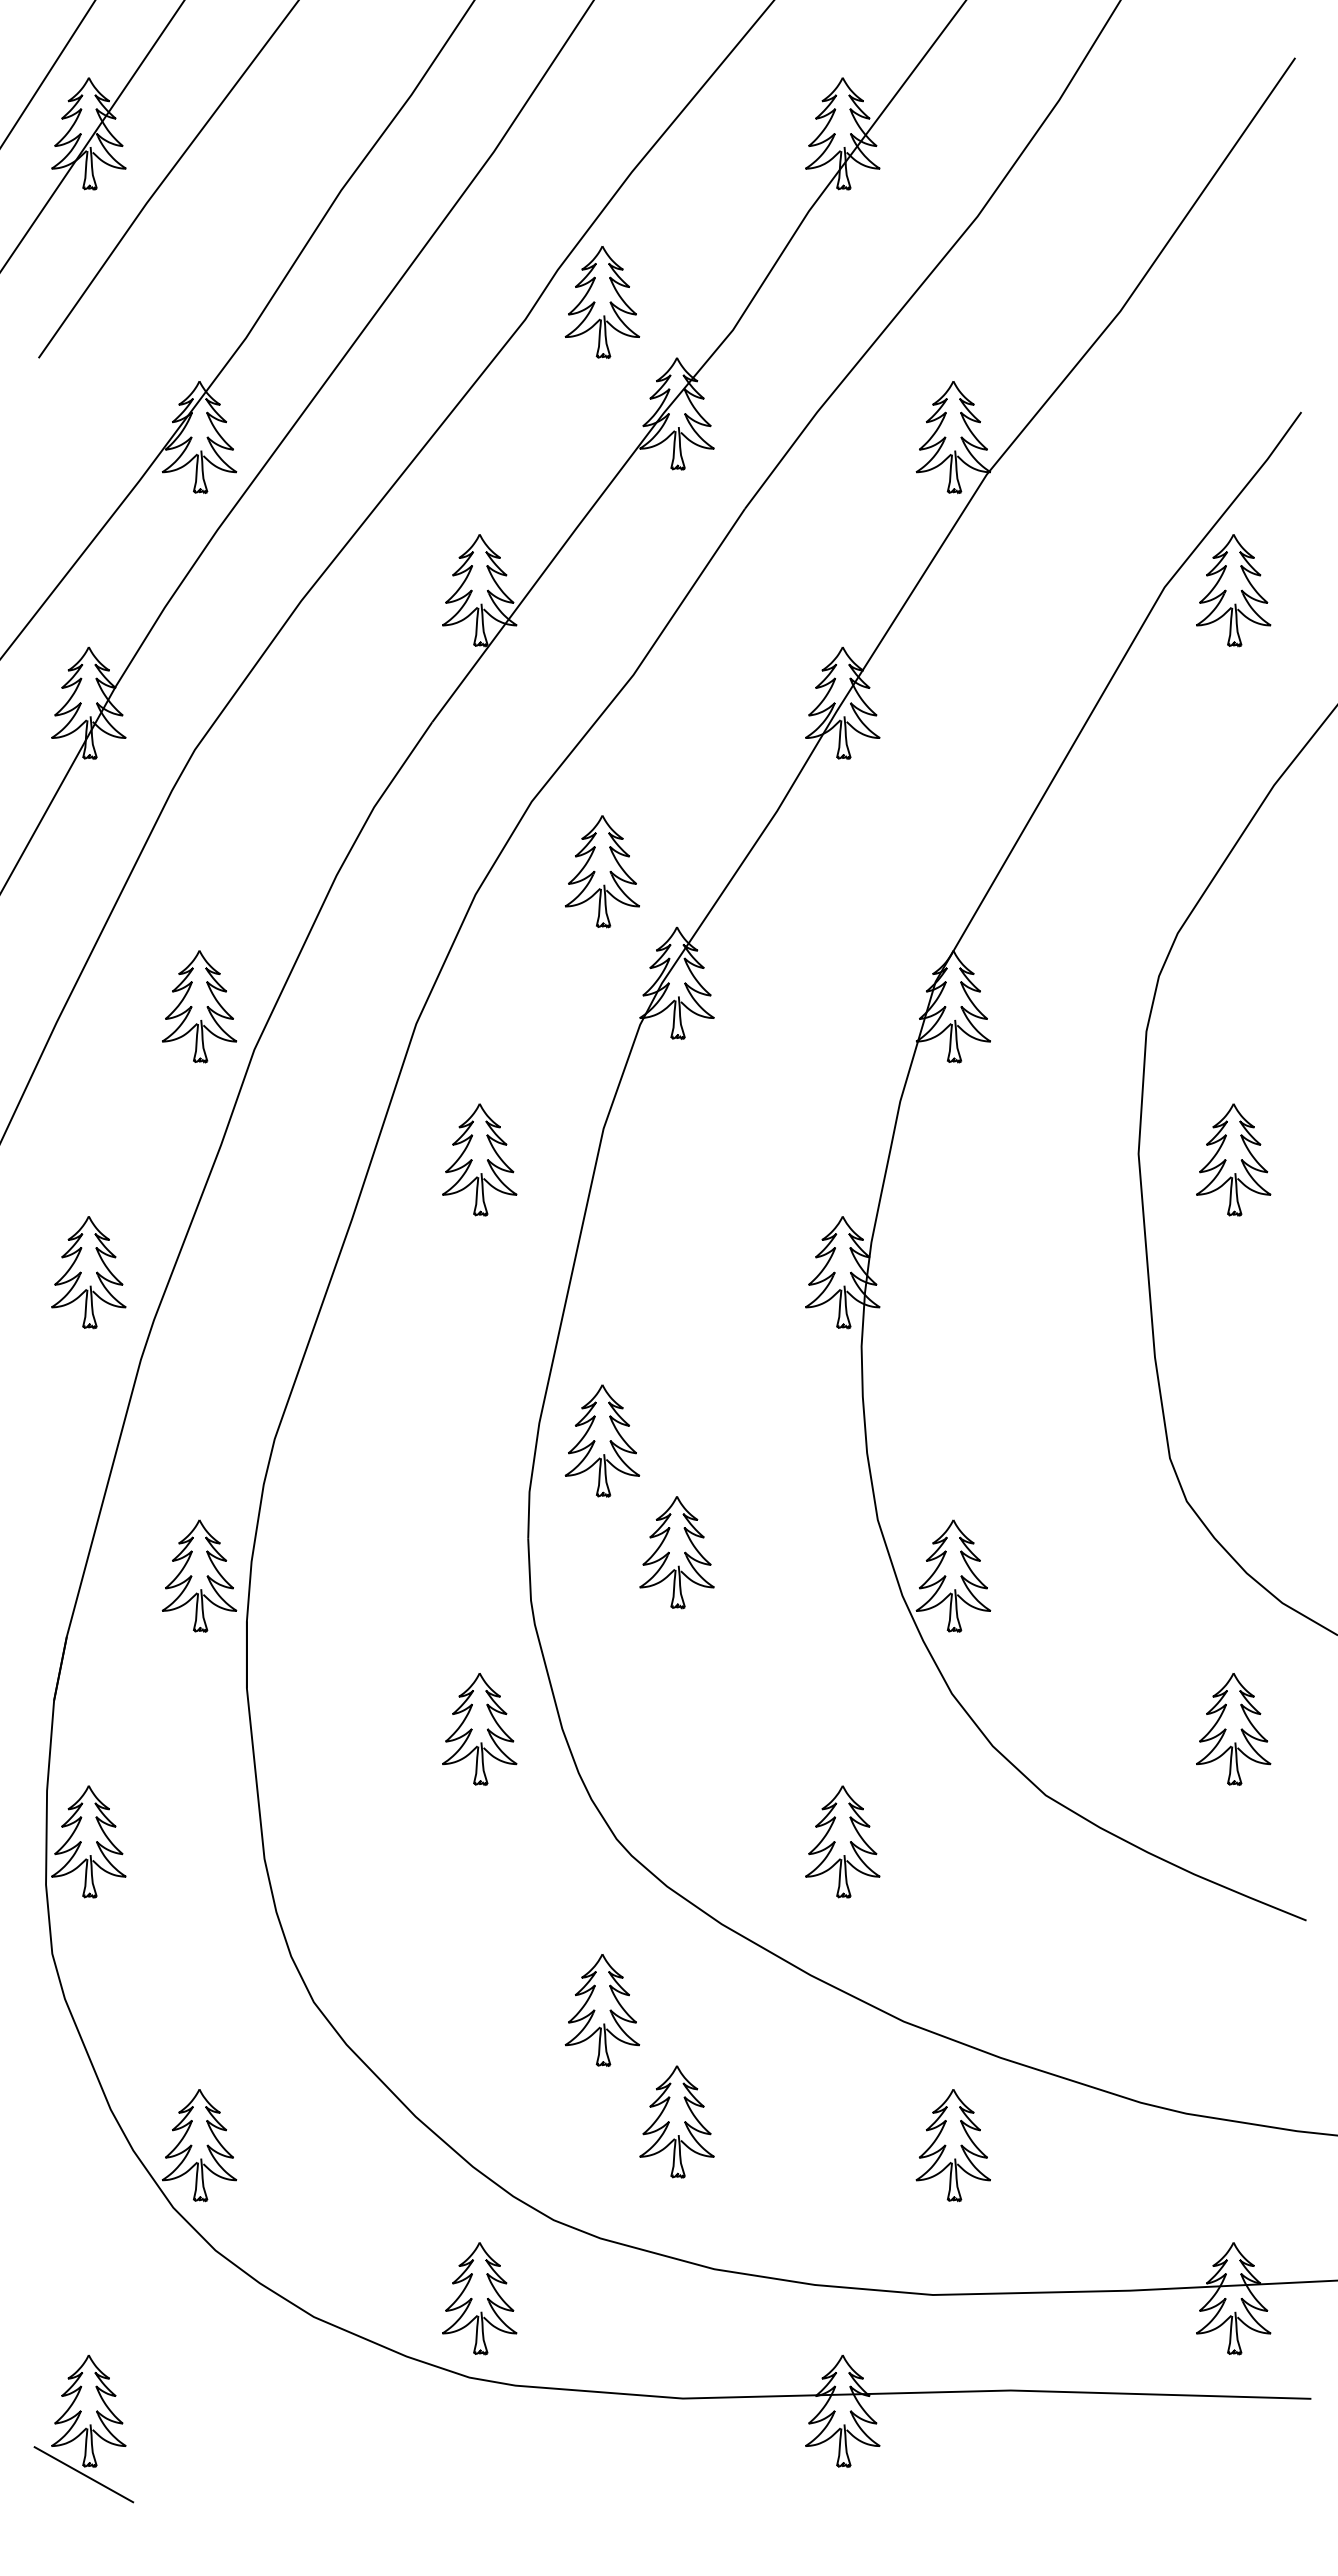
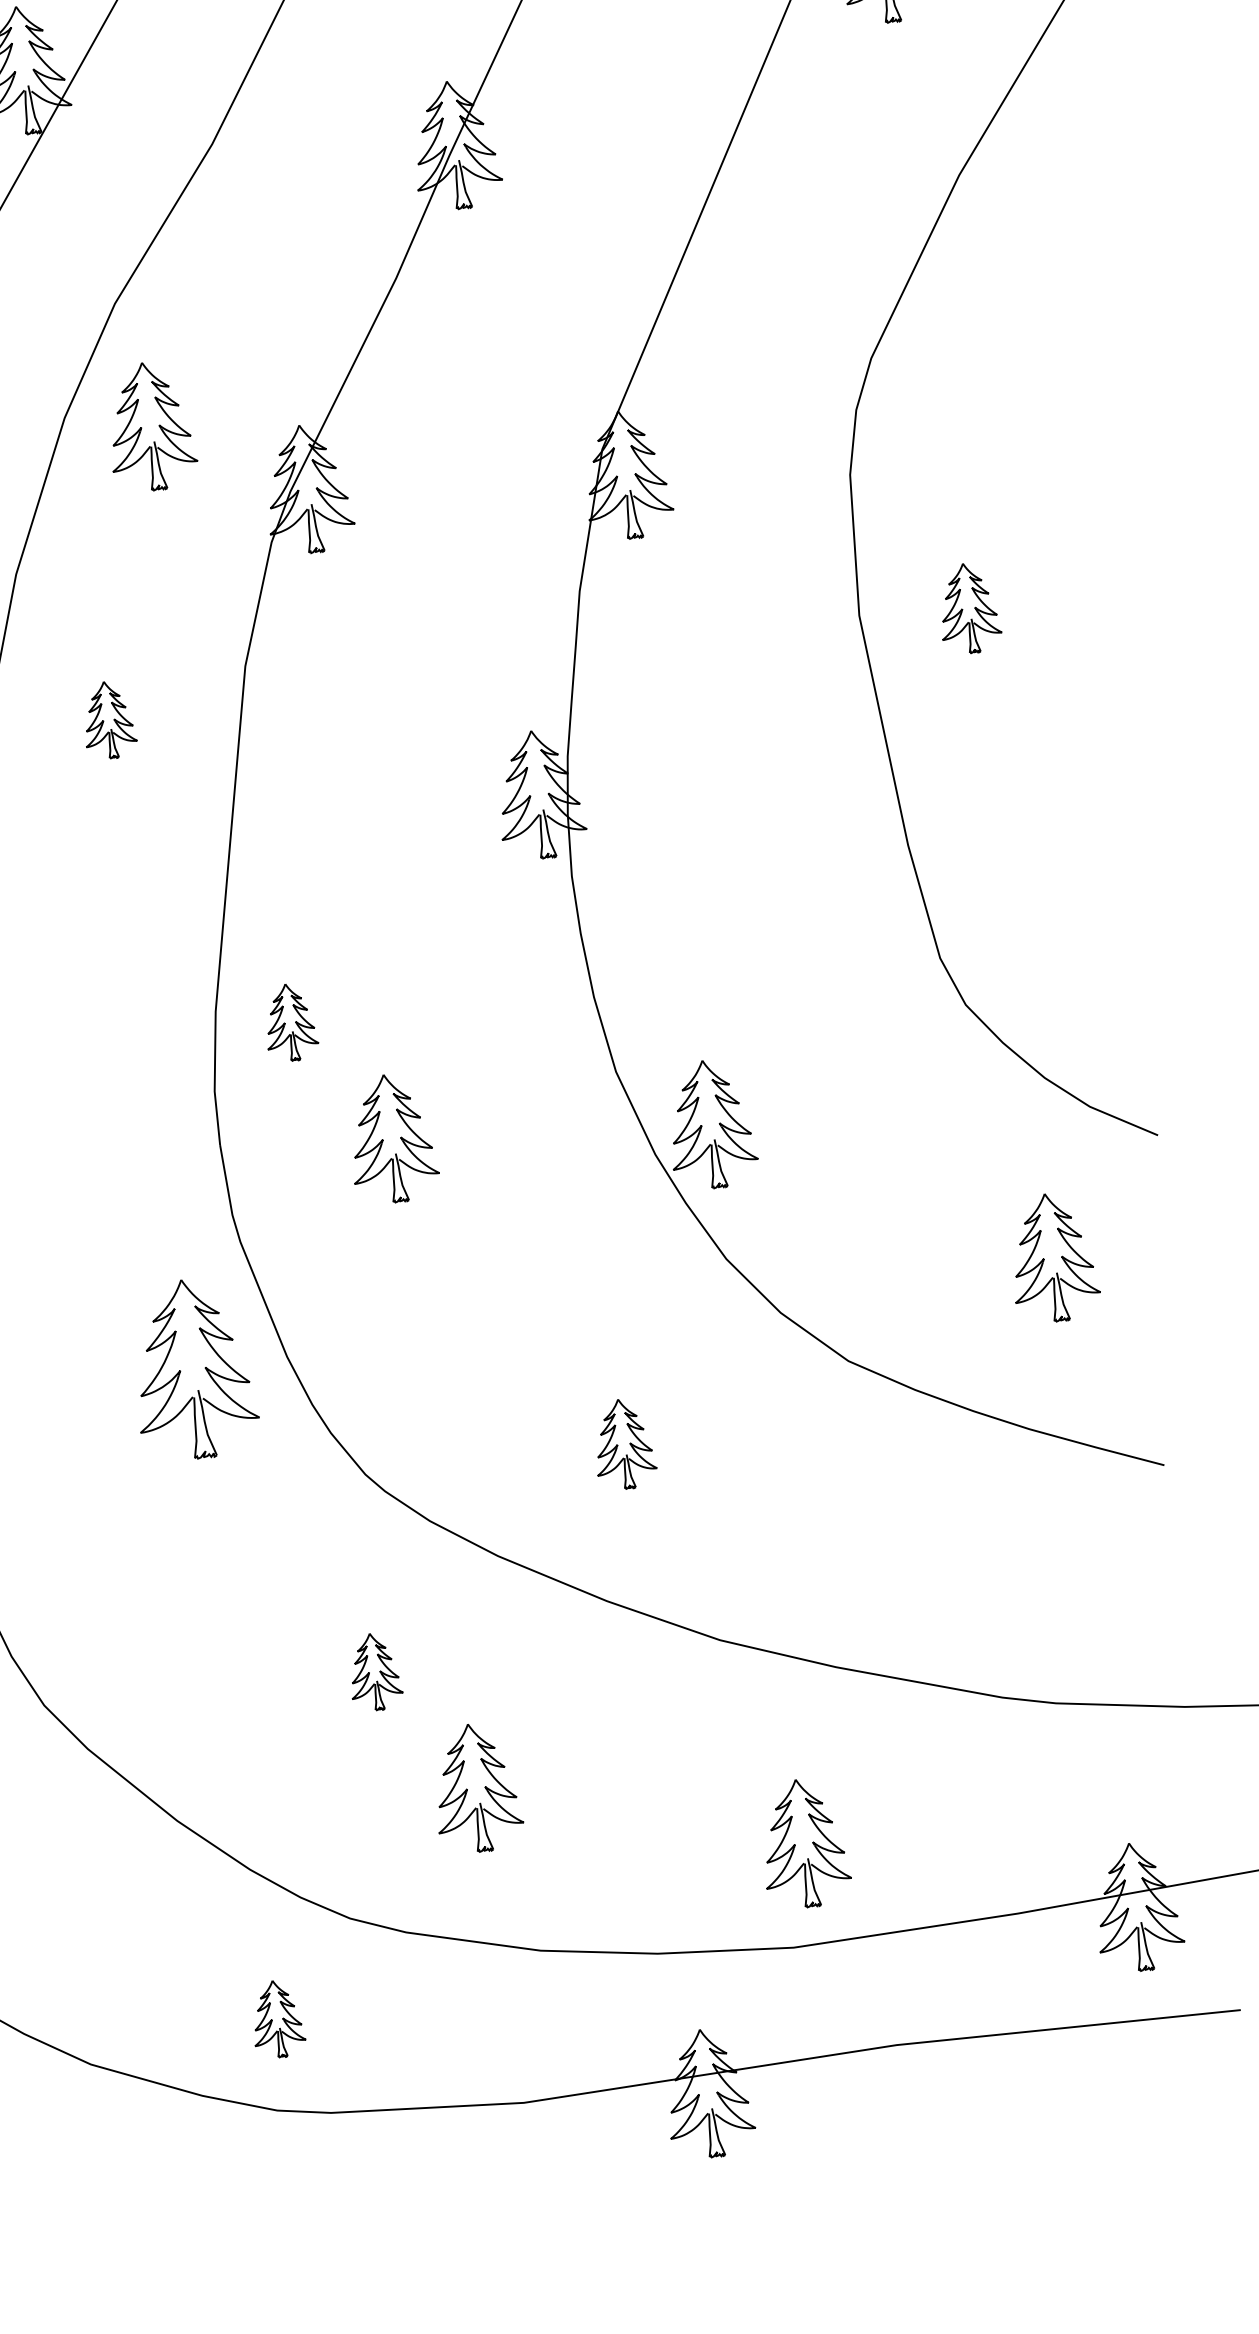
part: (602, 871) -> (150, 426), moved
part: (479, 1159) -> (108, 719), size x0.6
part: (1233, 1159) -> (968, 607), size x0.7
part: (602, 1440) -> (290, 1021), size x0.6
part: (479, 1729) -> (192, 1369), size x1.4
part: (842, 1841) -> (623, 1443), size x0.7
part: (602, 2010) -> (374, 1672), size x0.6
part: (952, 2145) -> (802, 1843), moved
part: (479, 2298) -> (277, 2018), size x0.6

